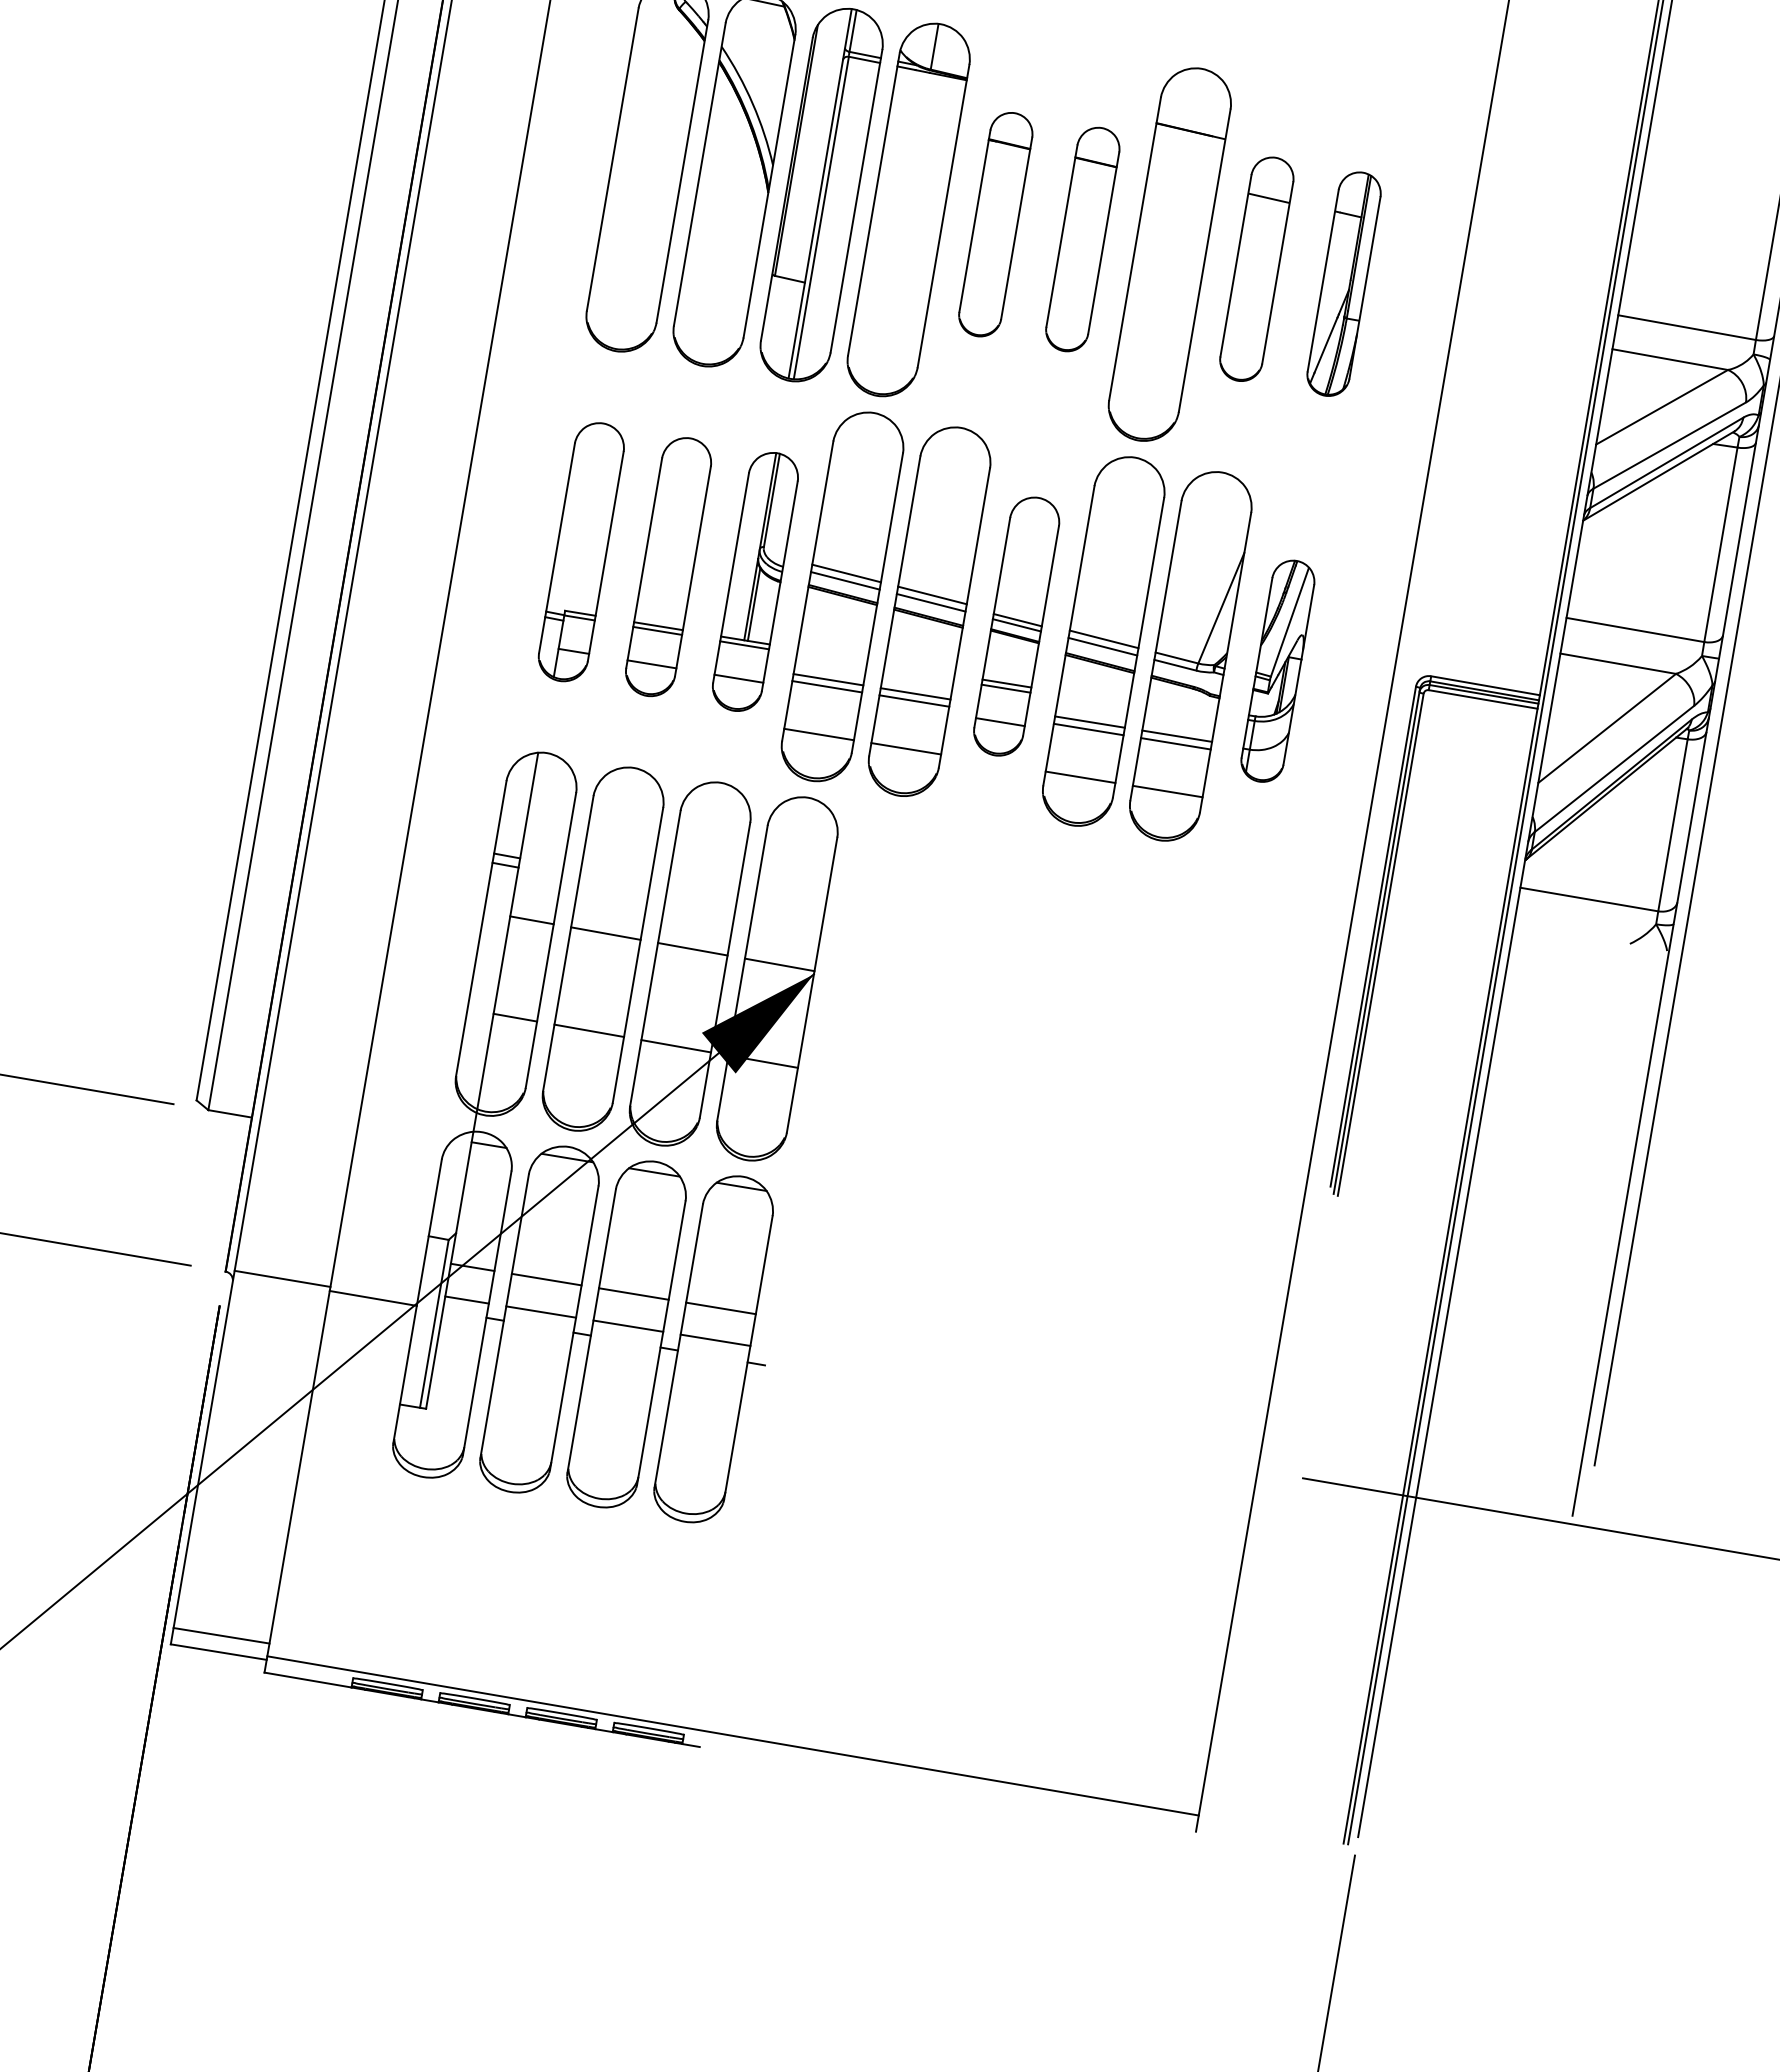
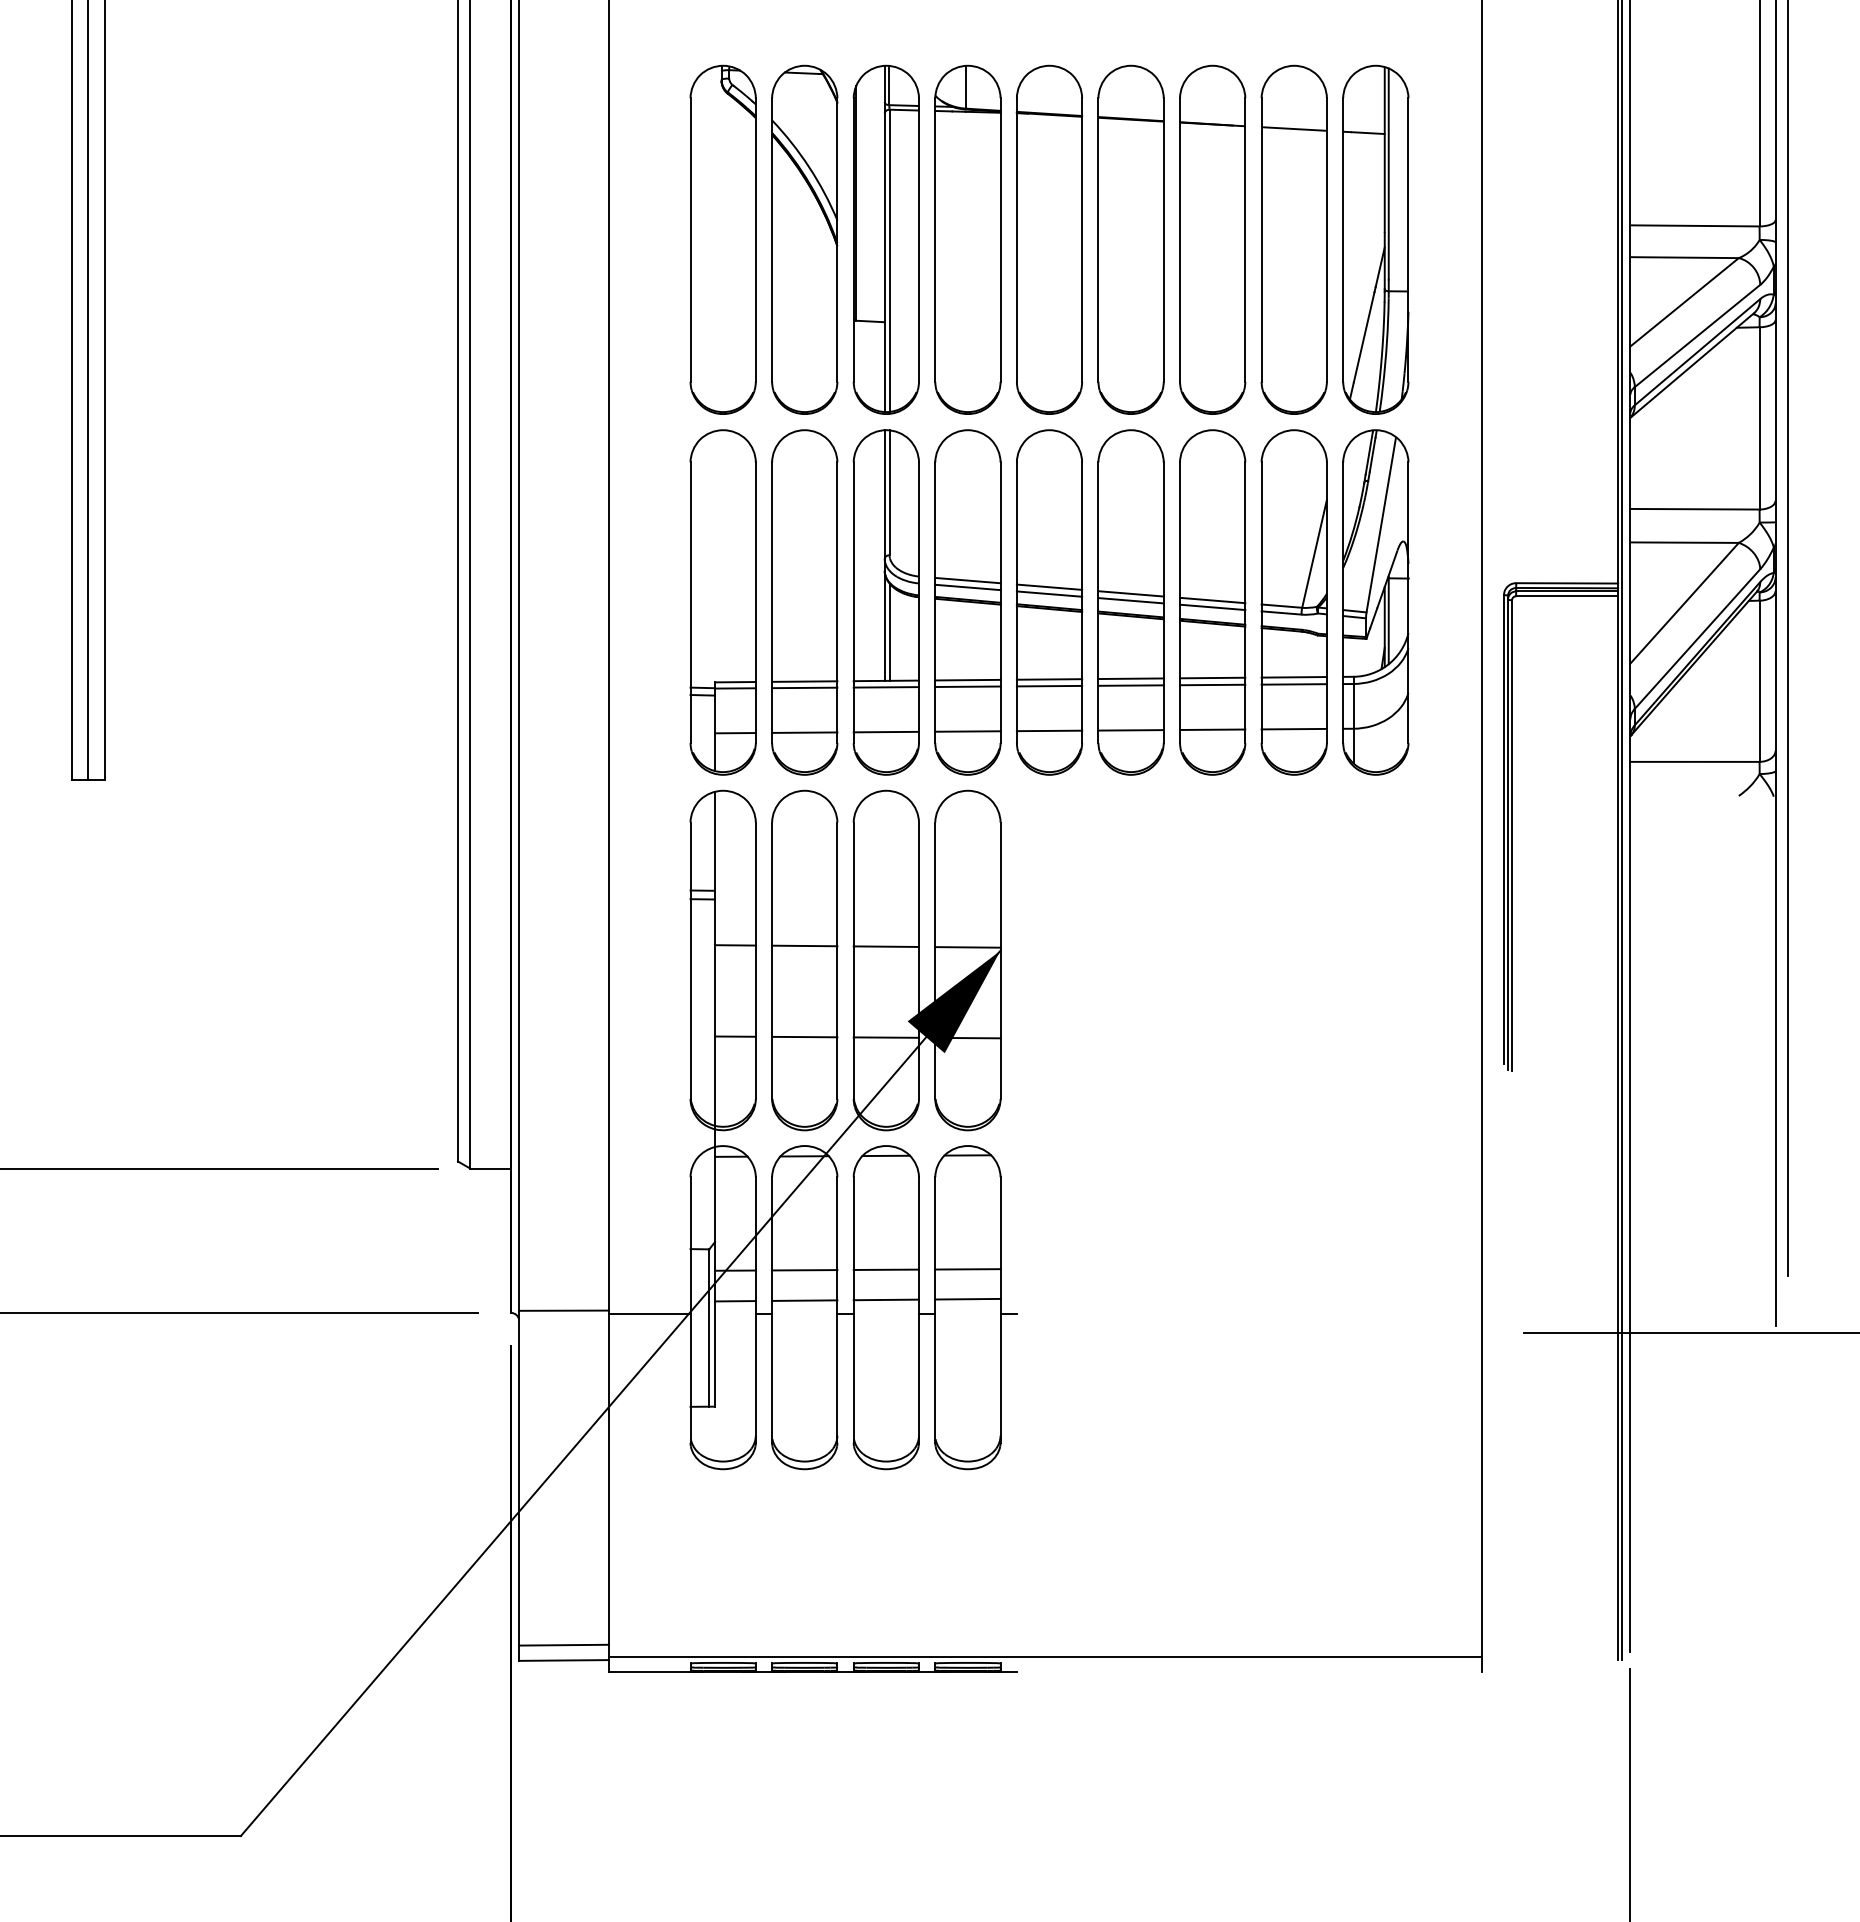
part: (995, 224) -> (1049, 239), size x1.67
part: (1082, 239) -> (1130, 239), size x1.67
part: (1256, 268) -> (1293, 239), size x1.67
part: (1343, 283) -> (1375, 239), size x1.67
part: (580, 552) -> (722, 602), size x1.43
part: (668, 567) -> (804, 602), size x1.43
part: (754, 581) -> (885, 602), size x1.43
part: (1016, 626) -> (1130, 602), size x1.43
part: (1277, 671) -> (1375, 602), size x1.67

